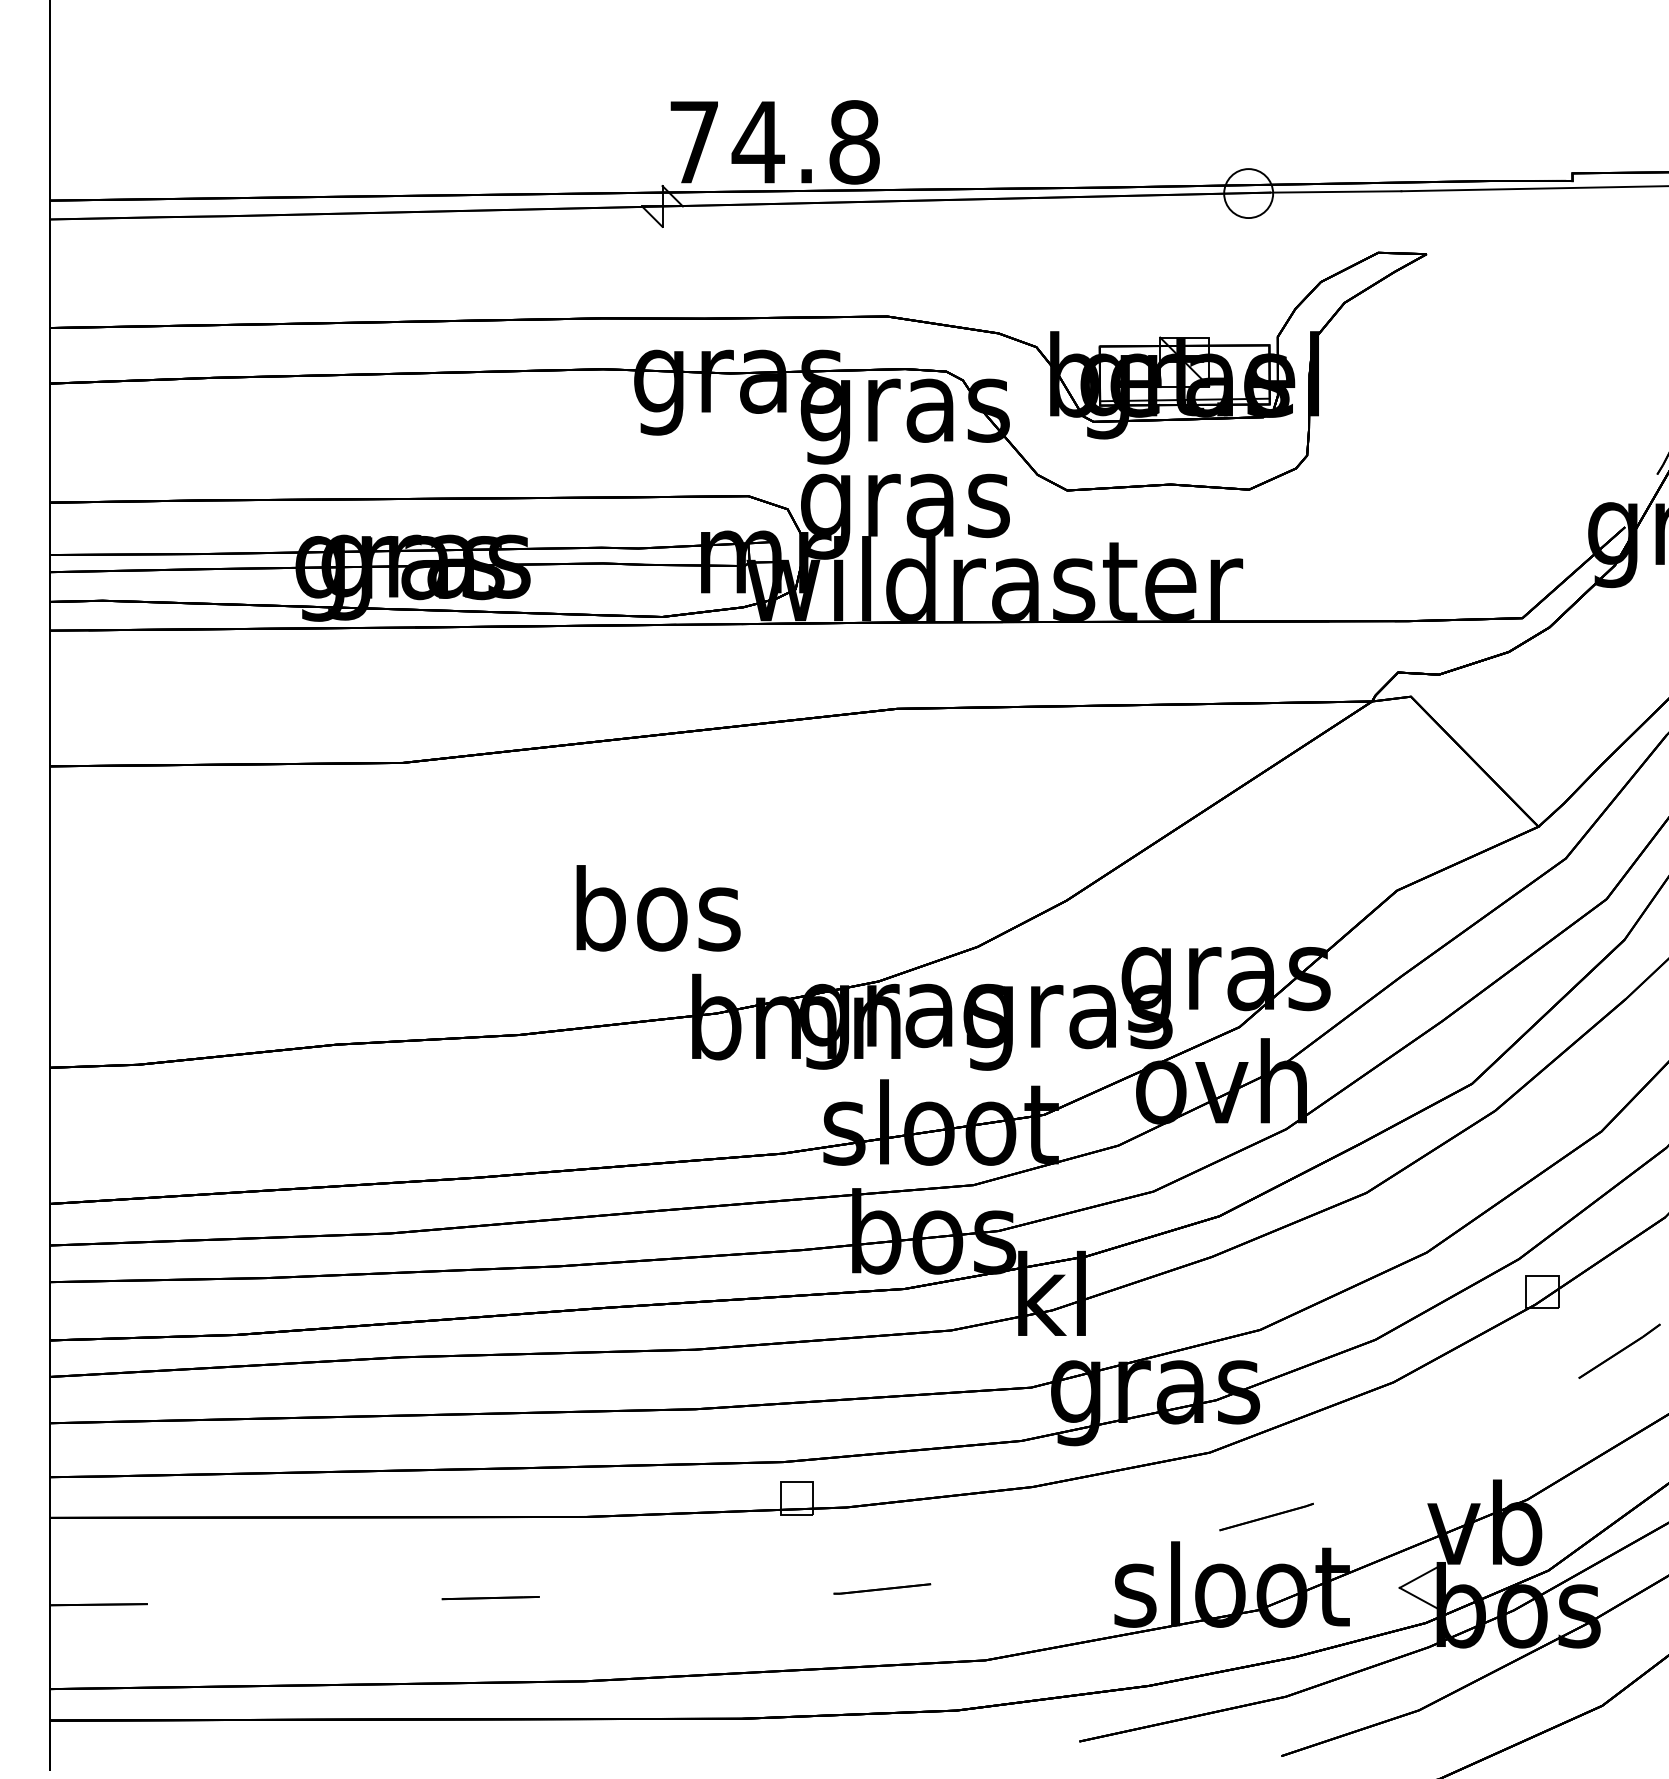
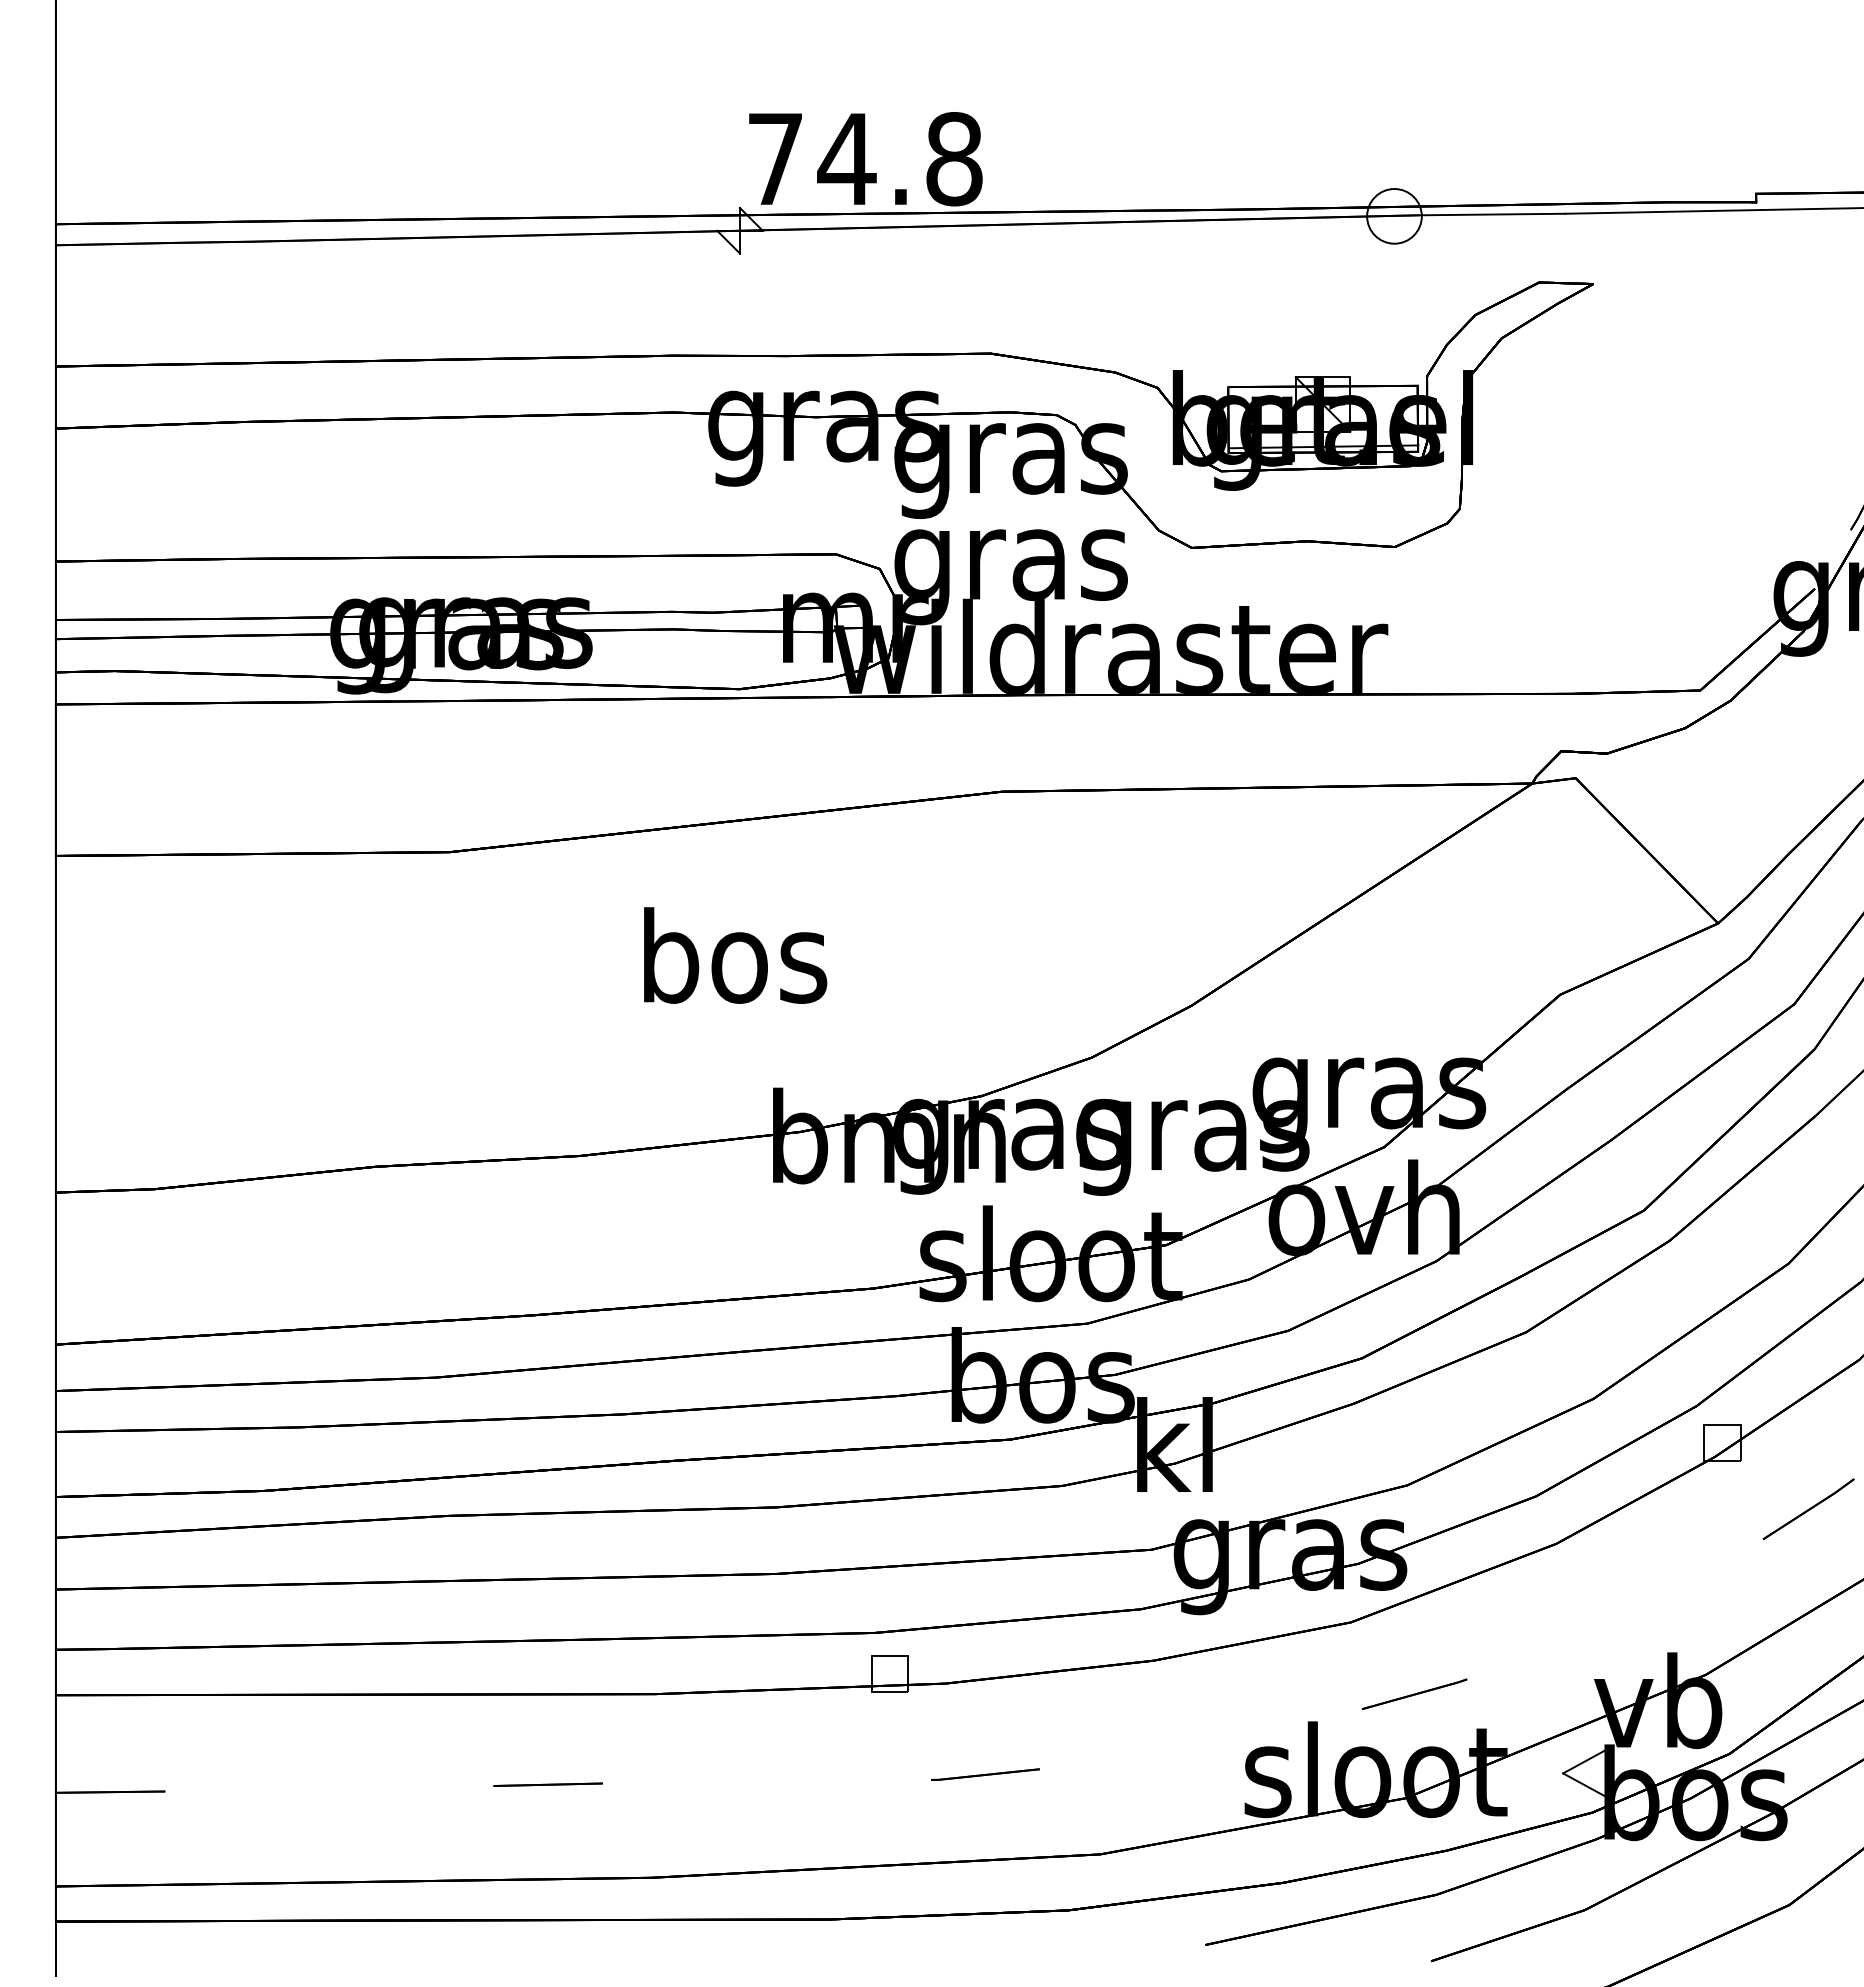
text: (658, 908) -> (735, 955), moved

